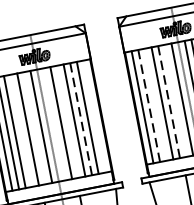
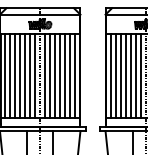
line: (175, 101) -> (135, 76), added
line: (168, 102) -> (130, 76), dashed -> solid
line: (155, 105) -> (120, 76), added
line: (148, 106) -> (115, 76), dashed -> solid
line: (93, 117) -> (74, 76), added
line: (81, 119) -> (65, 76), dashed -> solid
line: (68, 122) -> (55, 76), added
line: (55, 124) -> (45, 76), added
line: (35, 128) -> (30, 76), added
line: (21, 131) -> (20, 76), added

